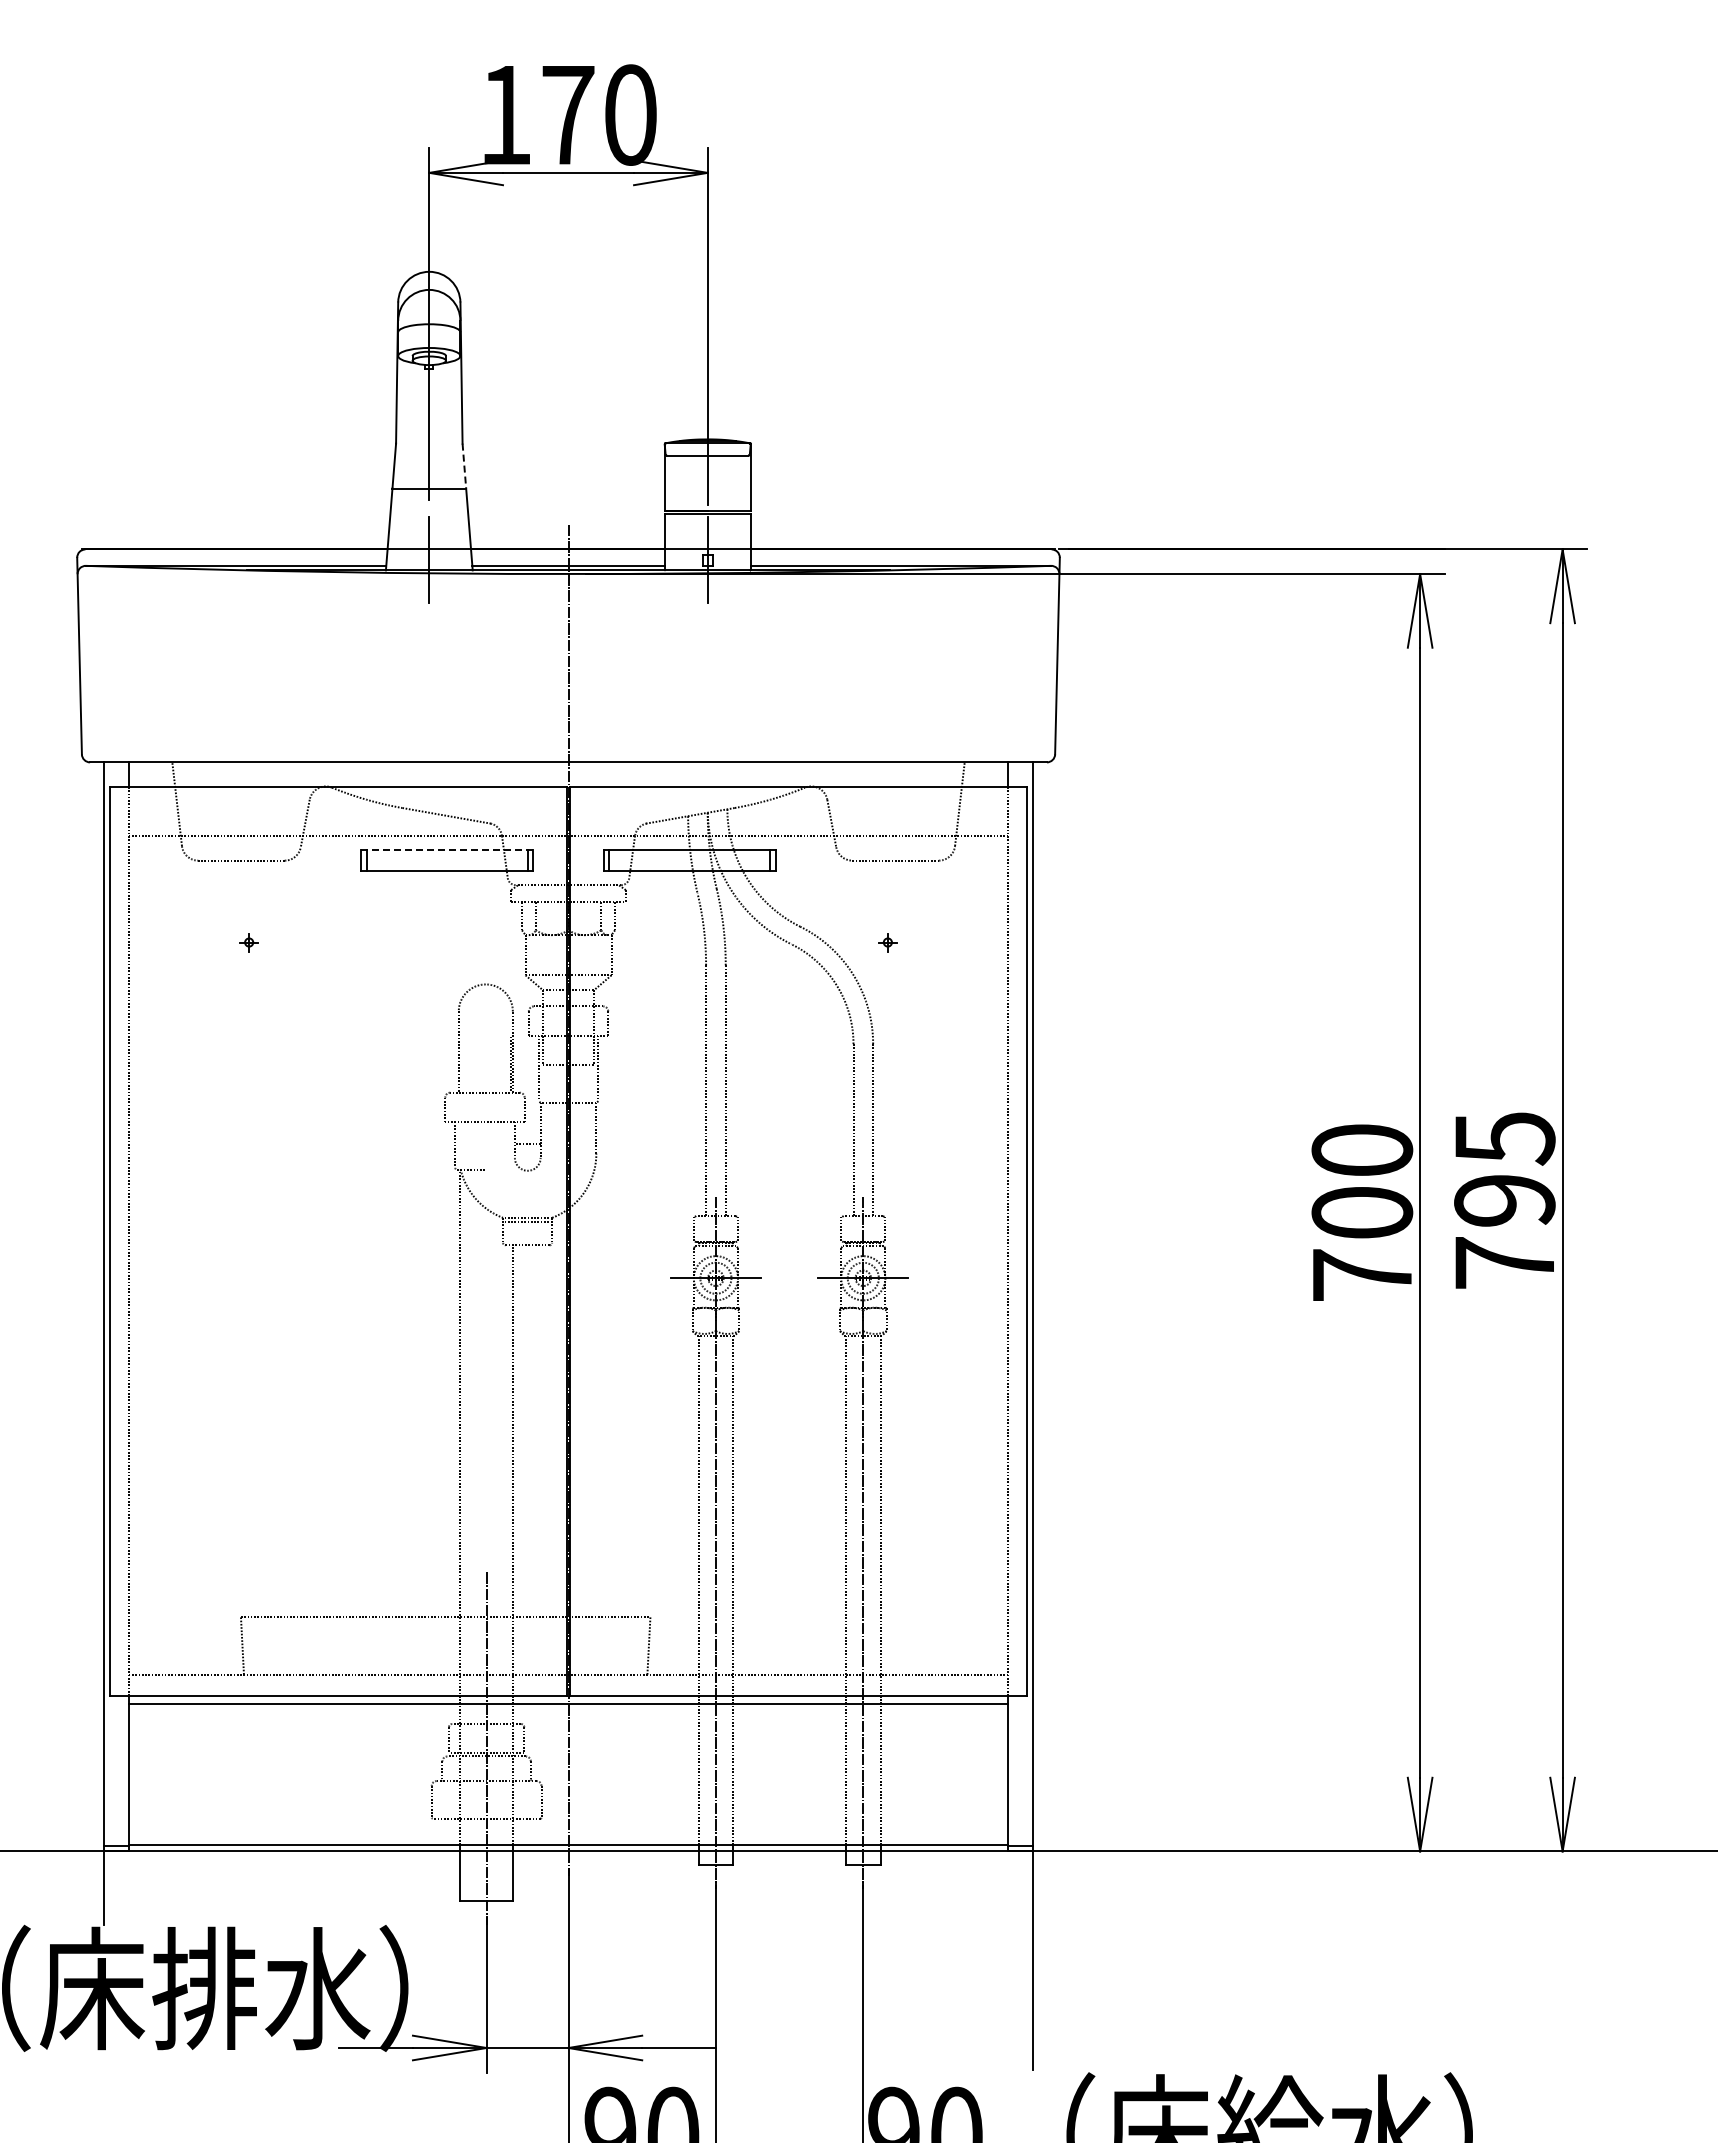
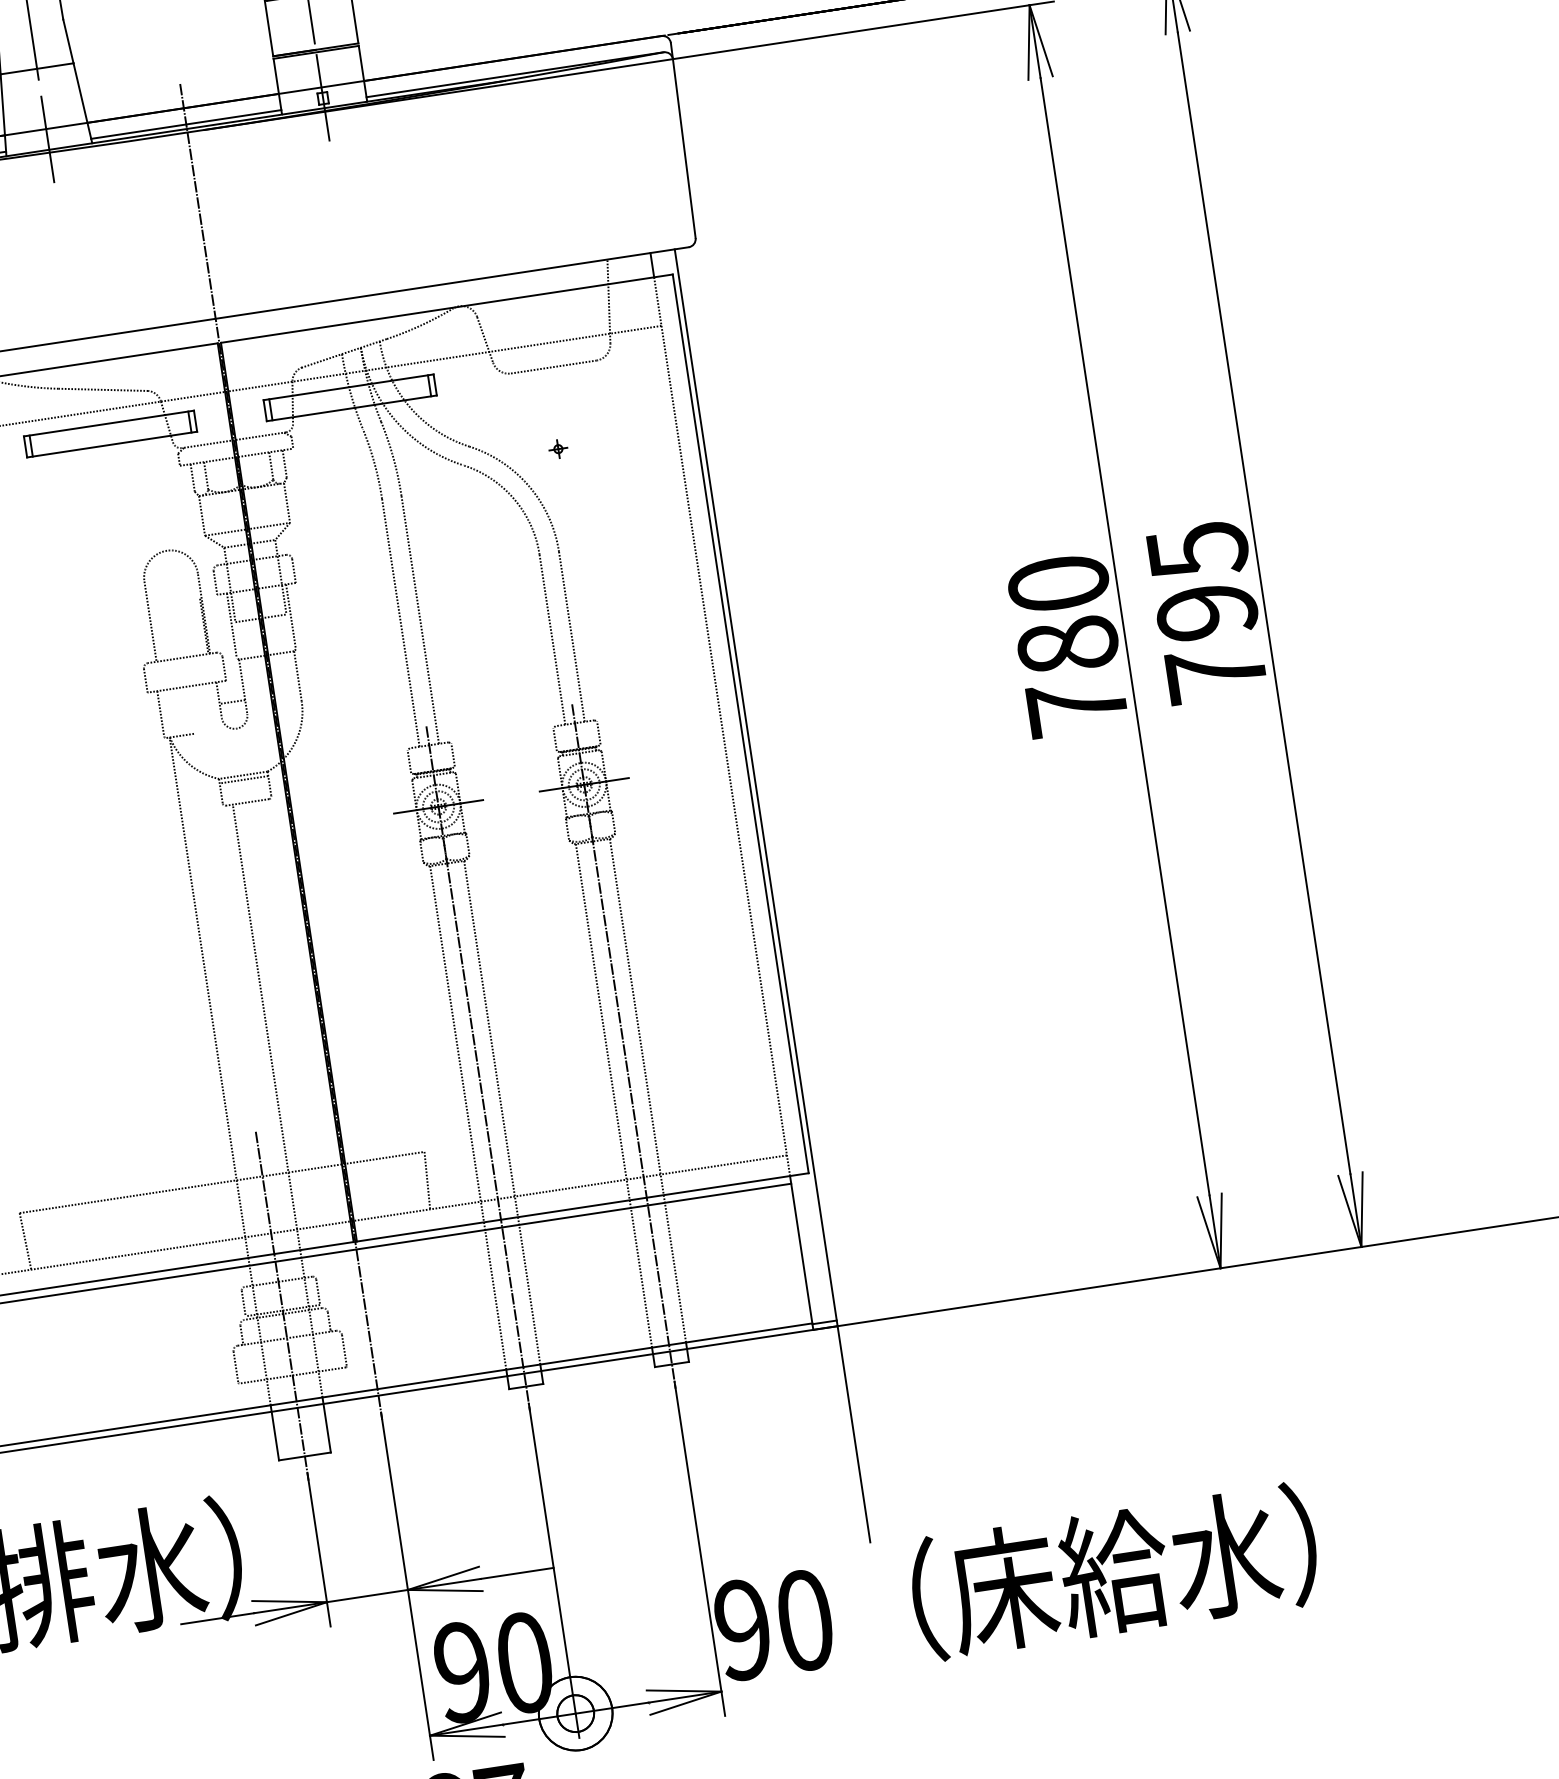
line: (464, 466) -> (68, 41), dashed -> solid
line: (447, 850) -> (109, 424), dashed -> solid
text: (1362, 1212) -> (1068, 645), 700 -> 780

